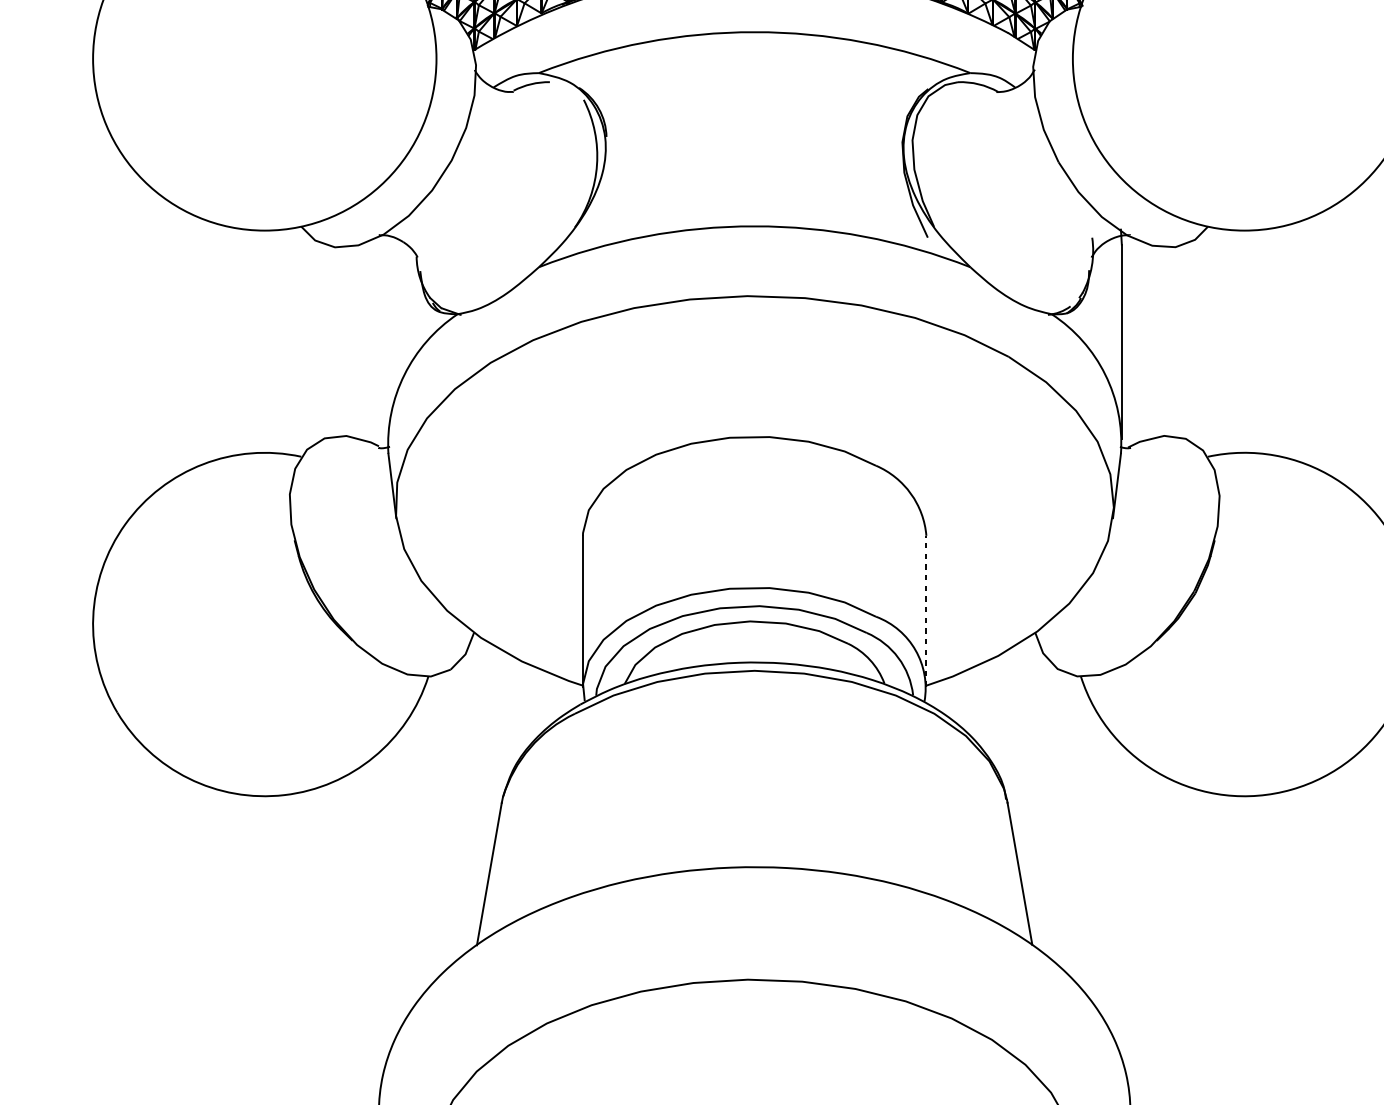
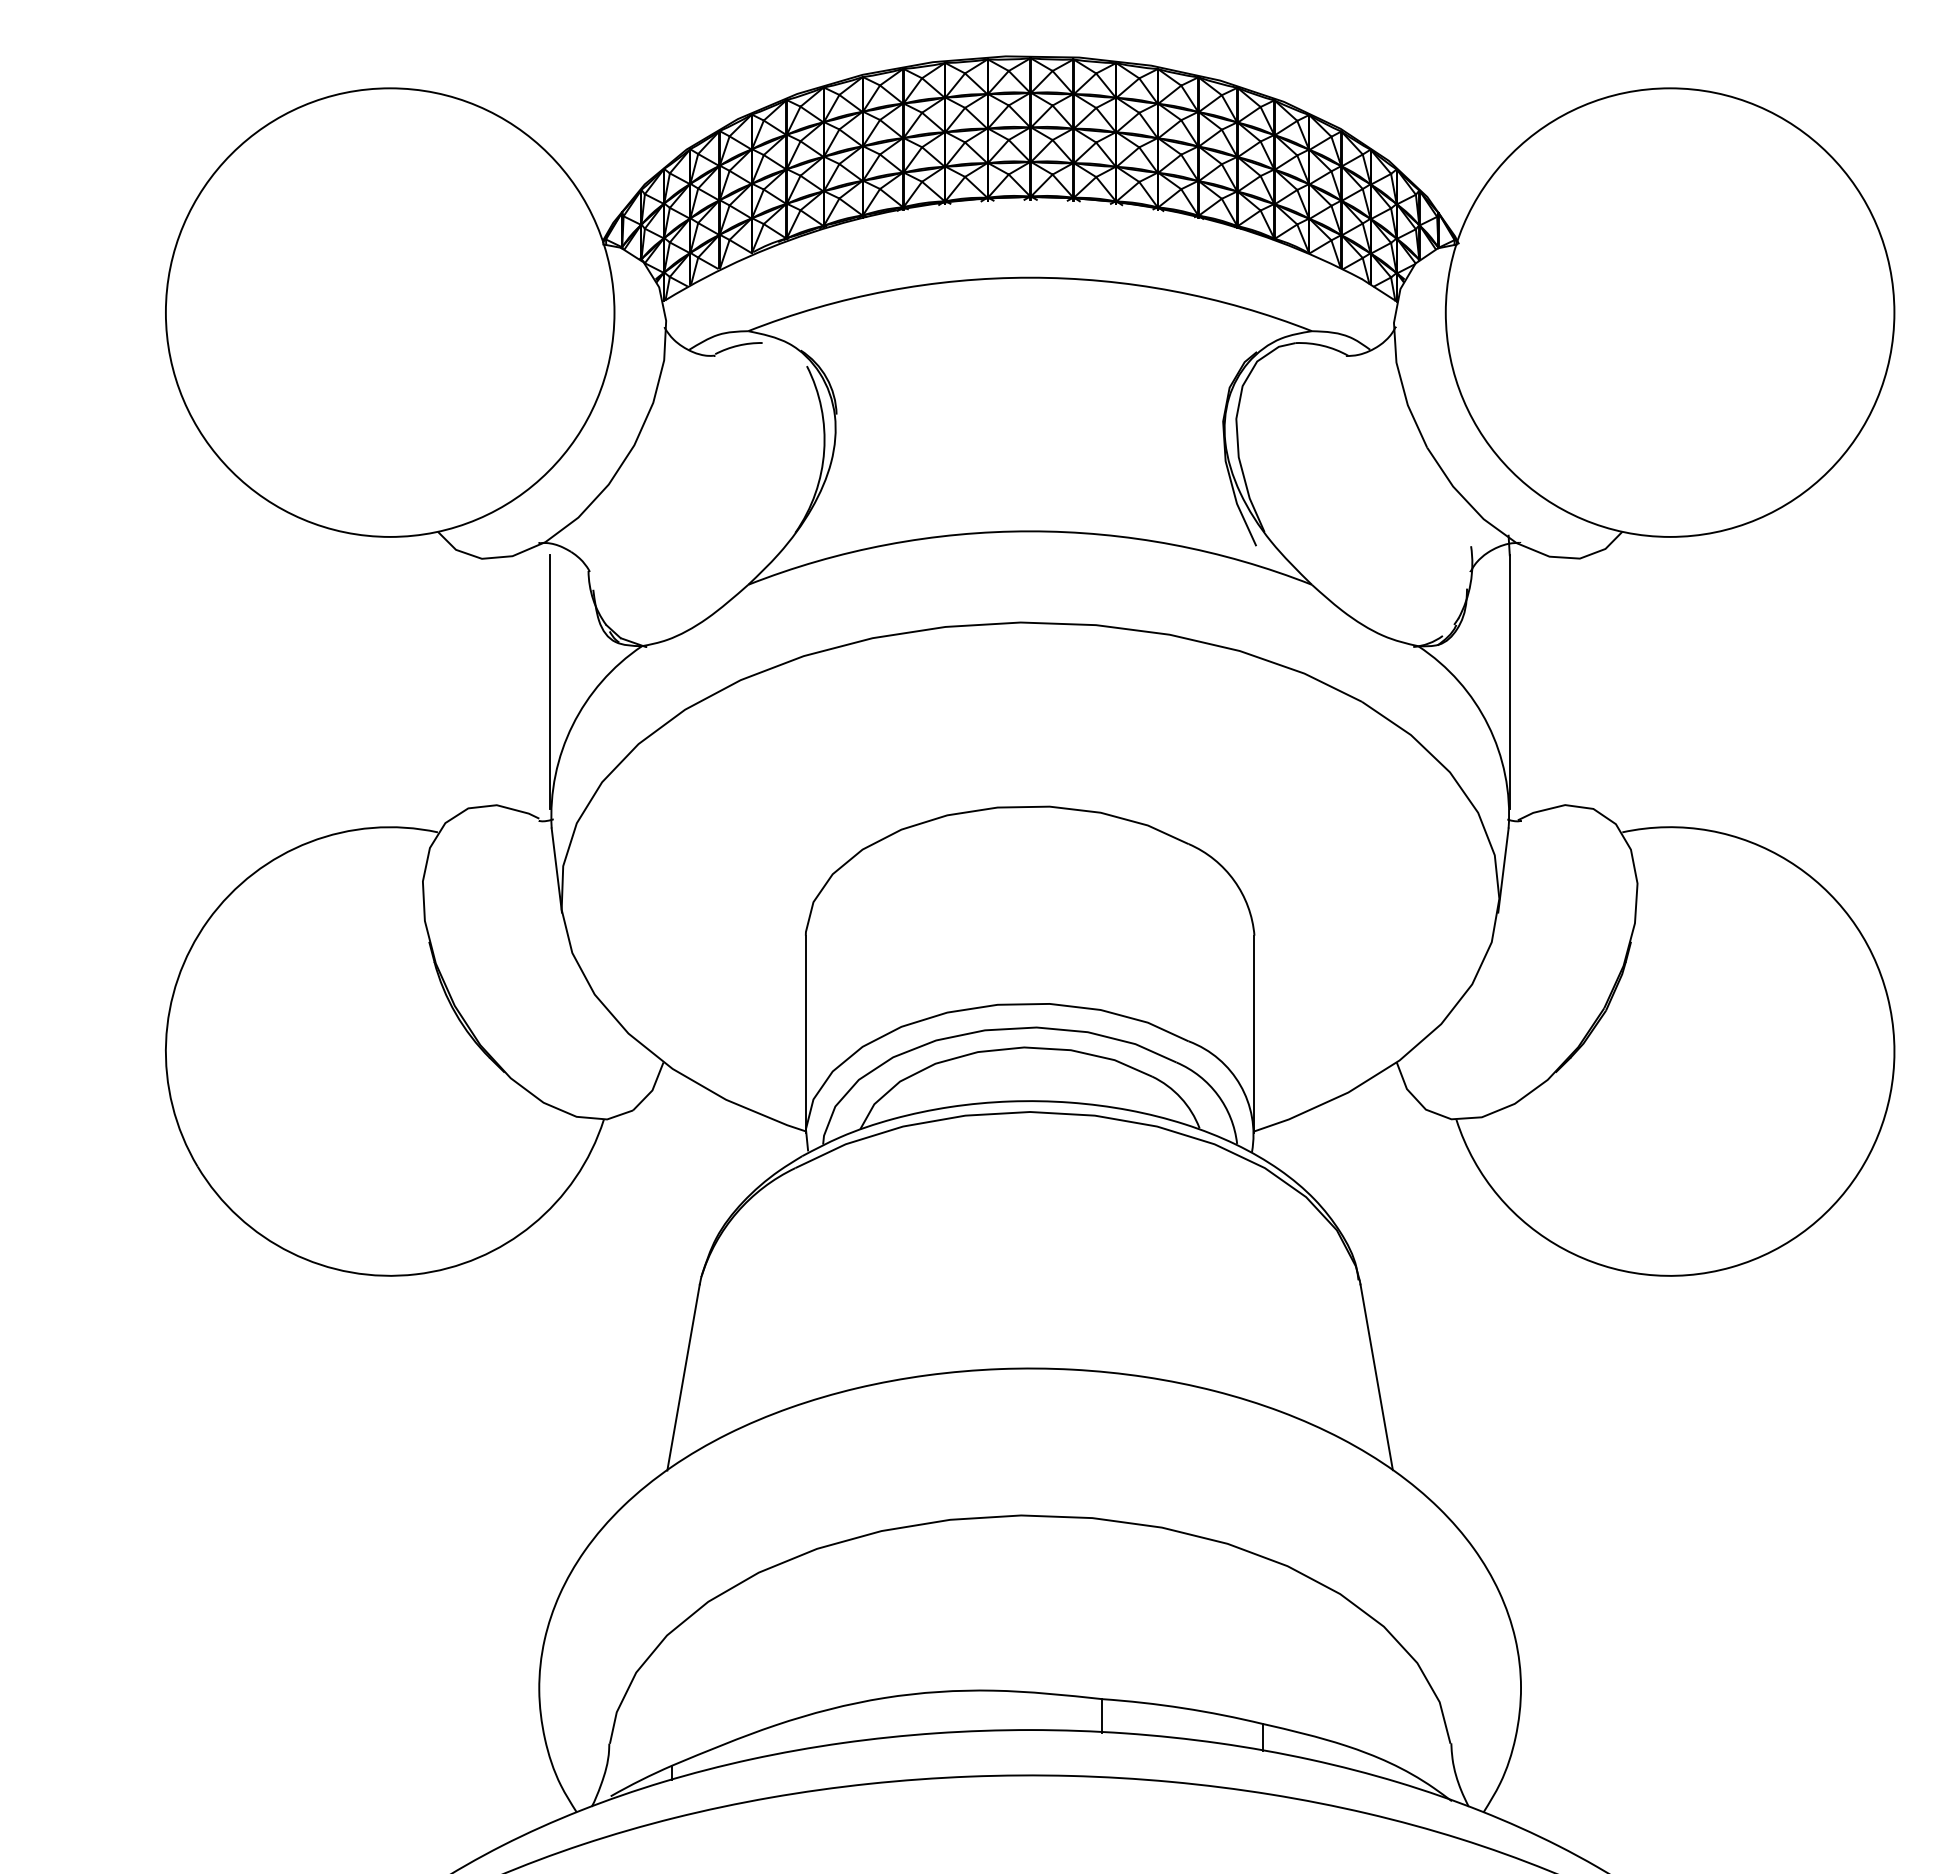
line: (387, 341) -> (550, 681), added
line: (926, 611) -> (1254, 1034), dashed -> solid

